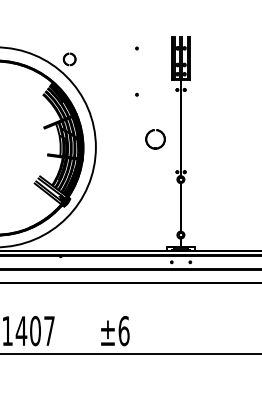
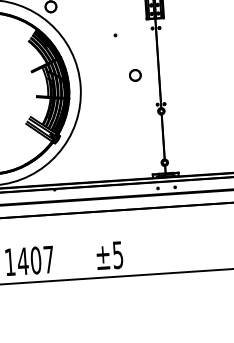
part: (155, 138) -> (135, 74), size x0.62
text: (123, 330) -> (117, 254), ±6 -> ±5

